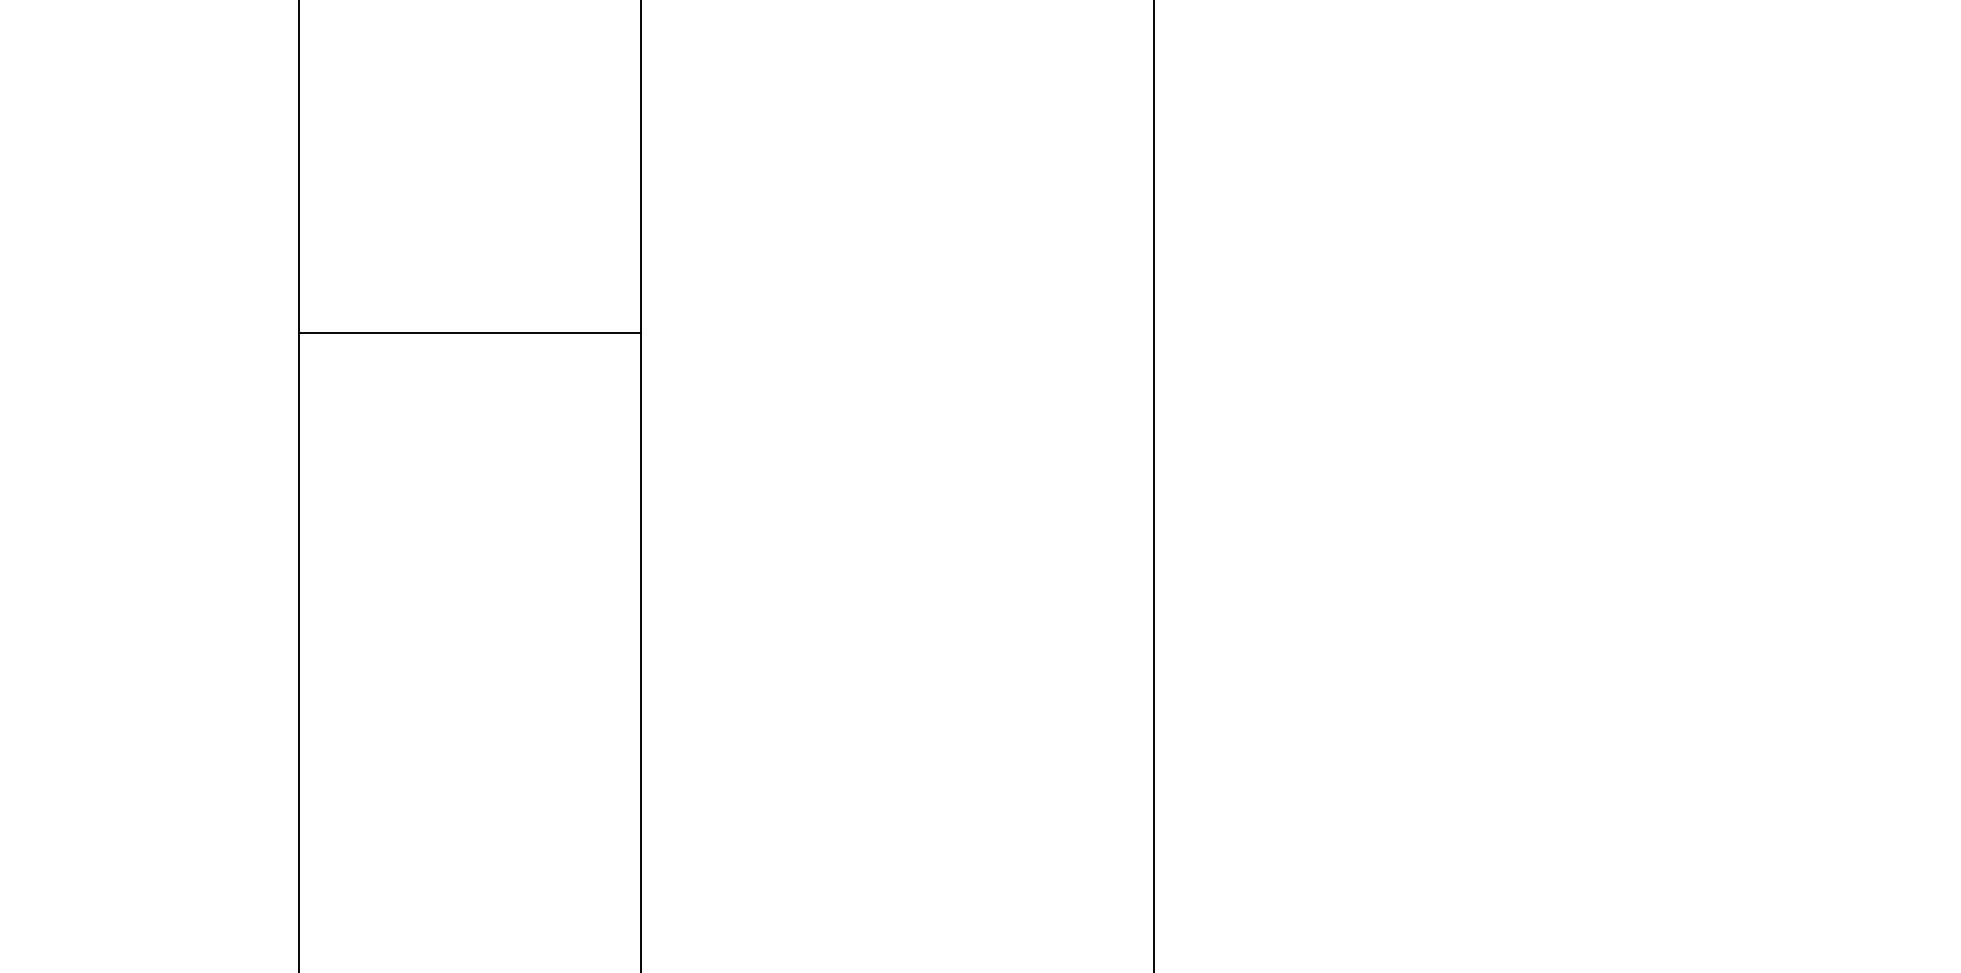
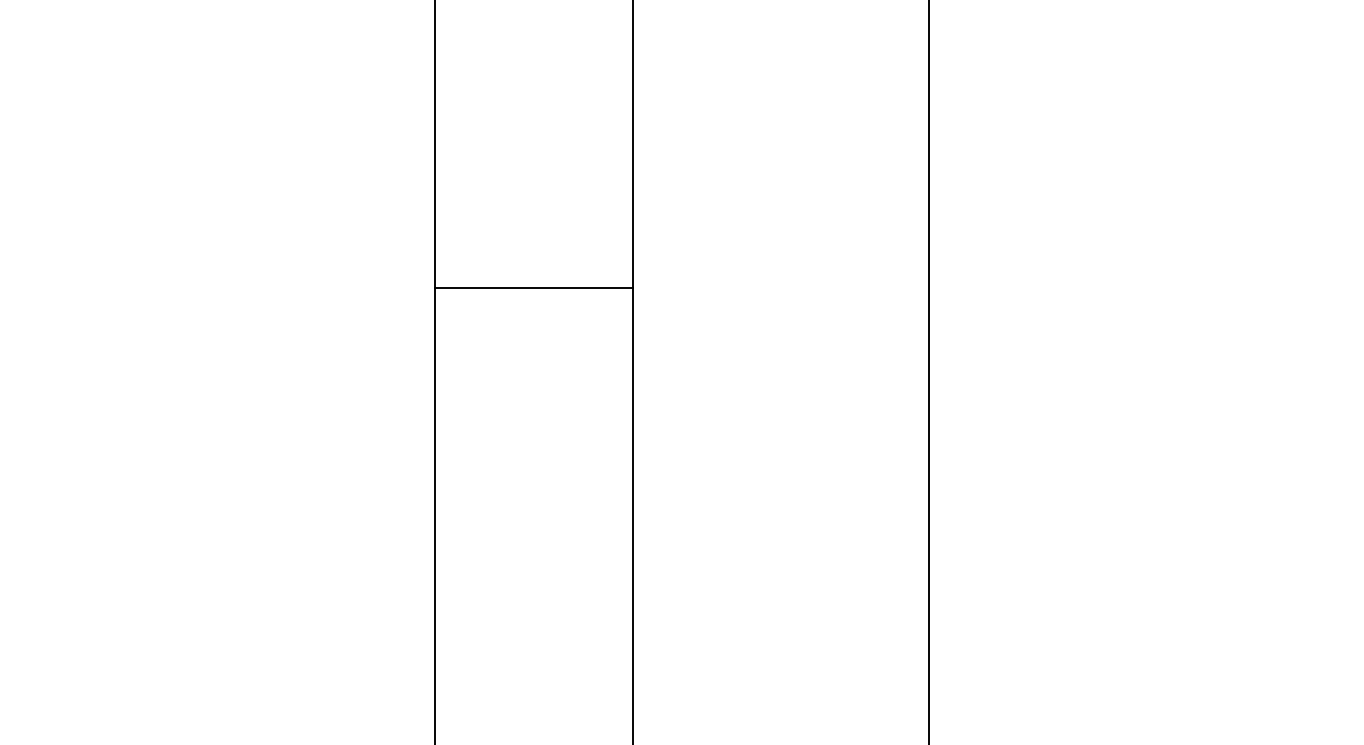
line: (470, 332) -> (533, 287), moved

